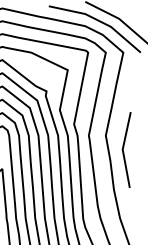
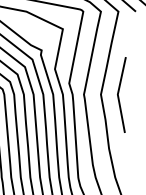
line: (124, 147) -> (119, 92), moved

